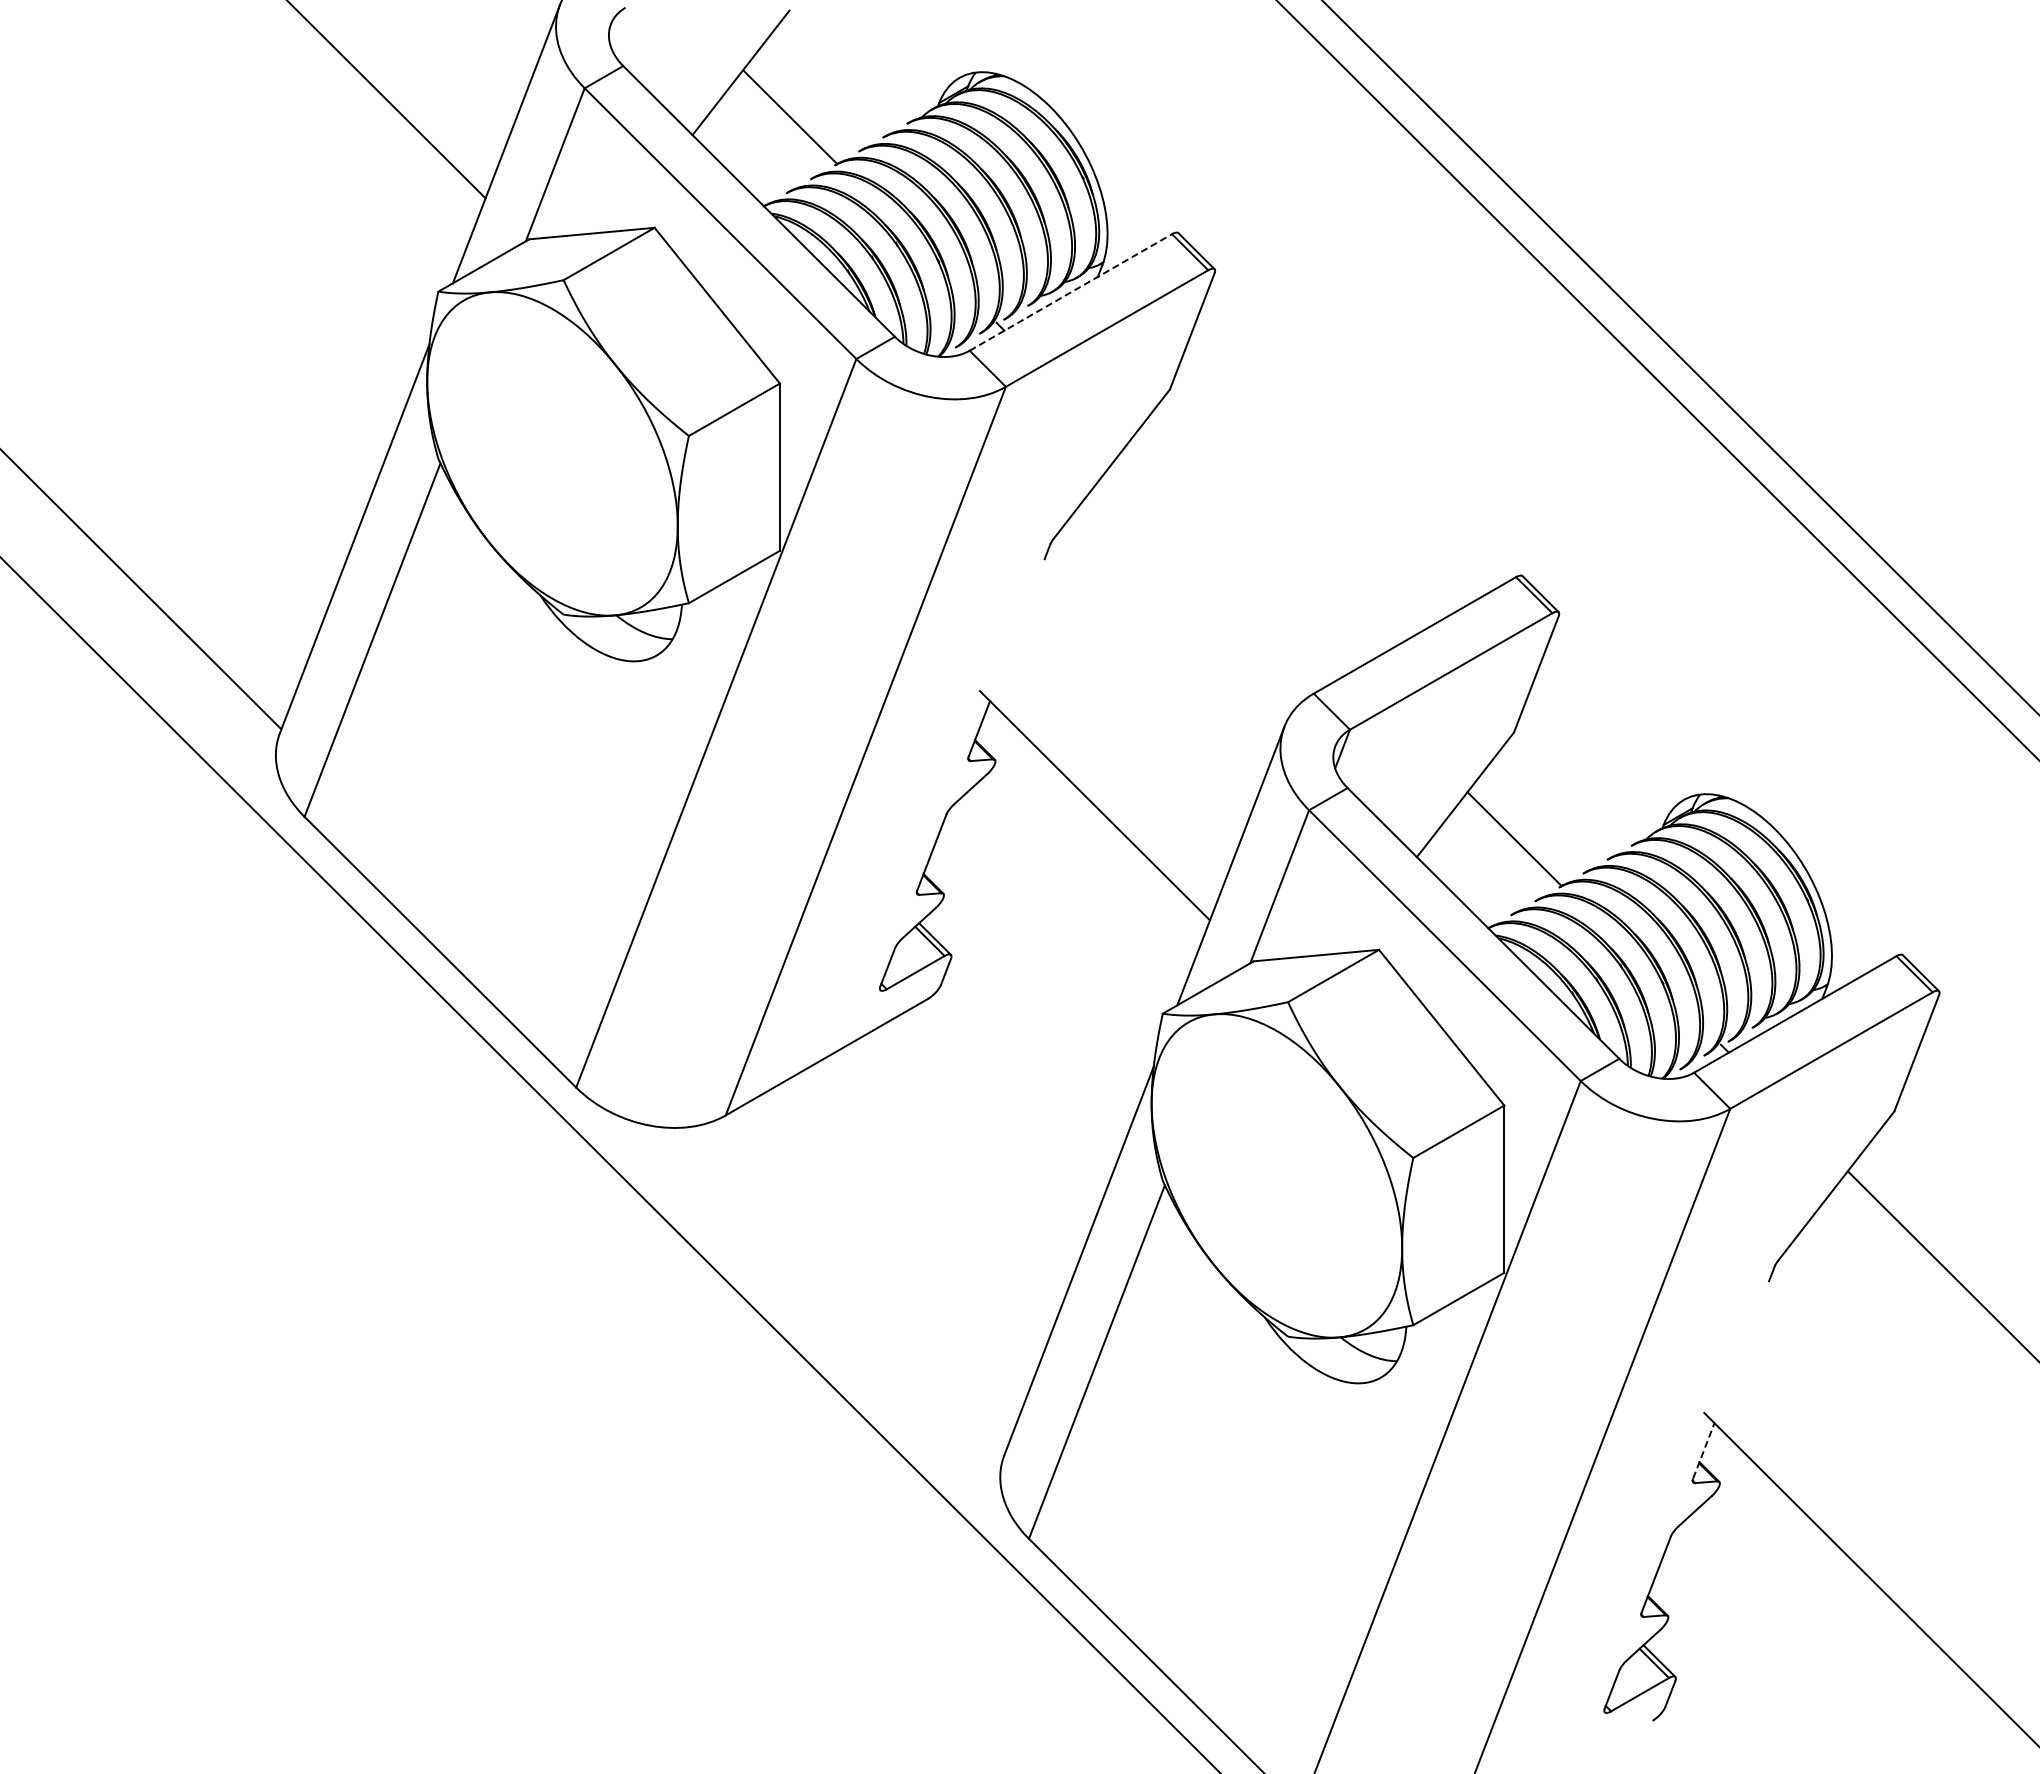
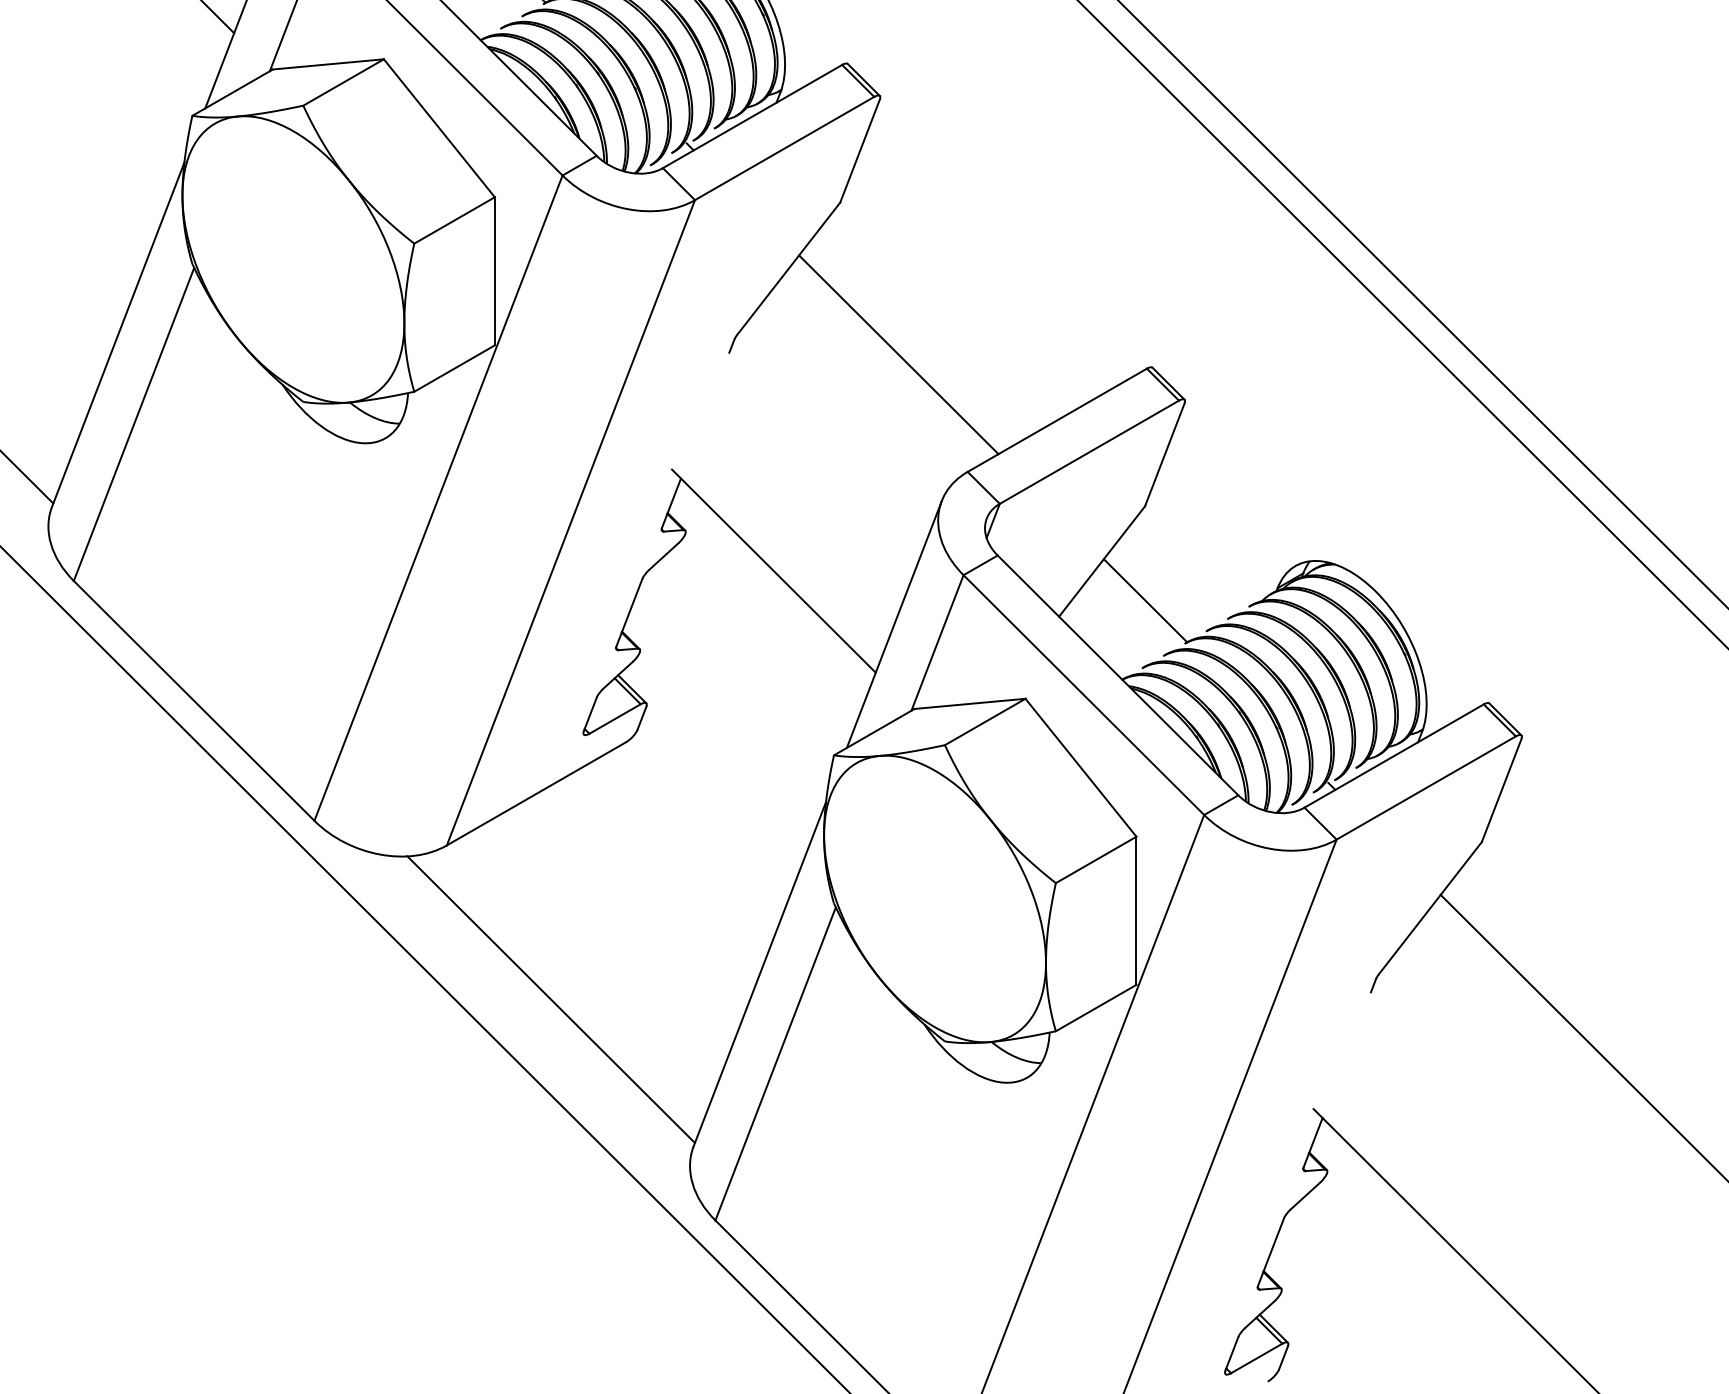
line: (1070, 292) -> (752, 116), dashed -> solid
line: (1235, 561) -> (898, 354), added
line: (843, 1289) -> (551, 999), added
line: (1703, 1450) -> (1312, 1142), dashed -> solid

